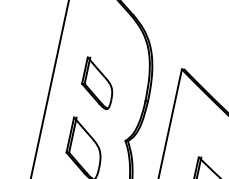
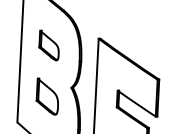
part: (97, 83) -> (48, 45), moved

